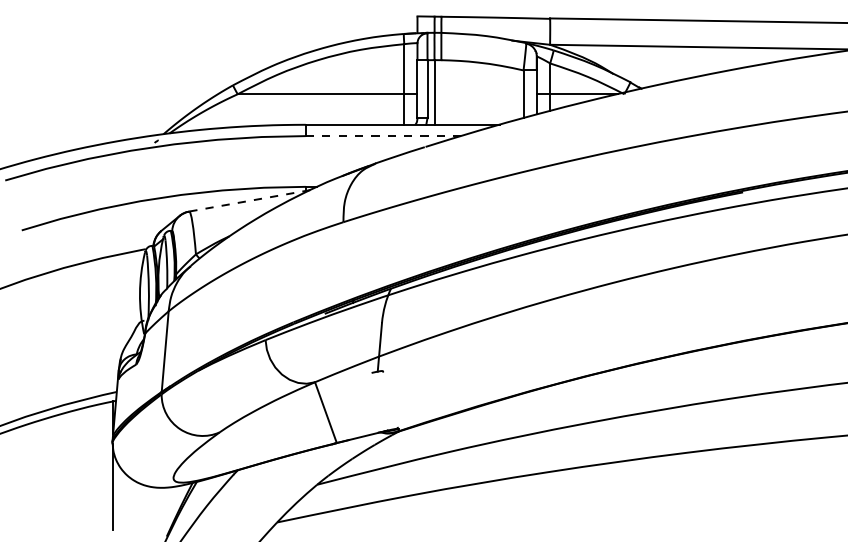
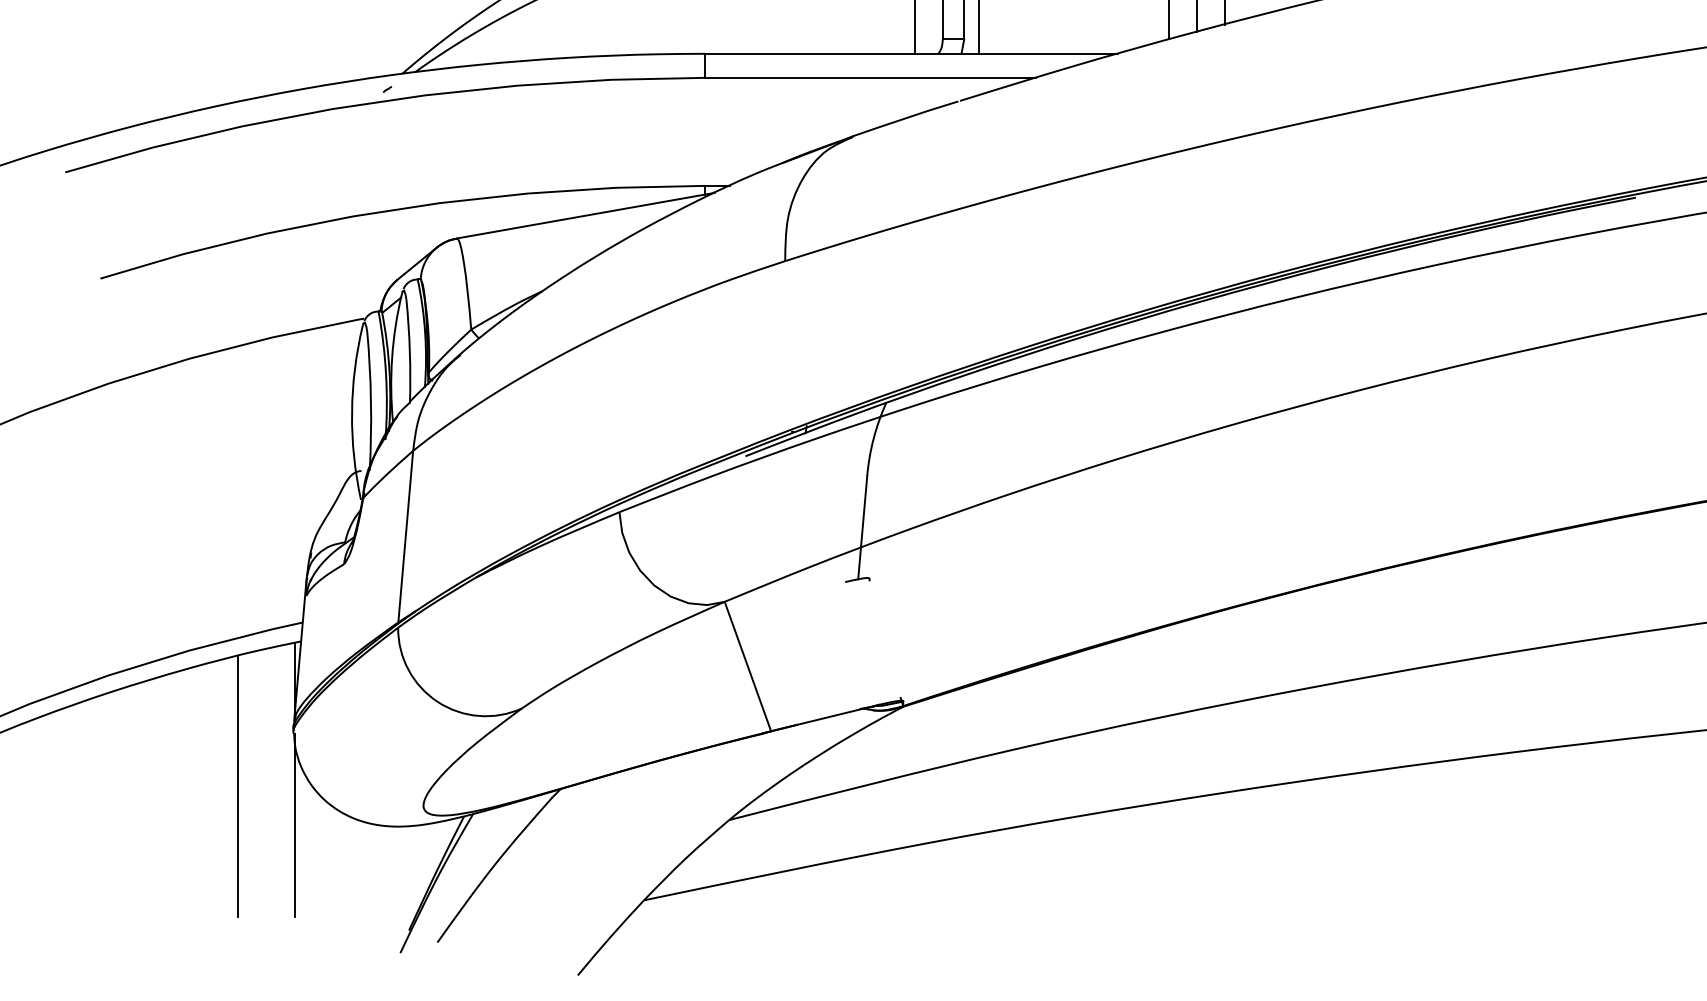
line: (383, 136) -> (870, 78), dashed -> solid
line: (249, 200) -> (585, 214), dashed -> solid
line: (86, 468) -> (238, 785), added

